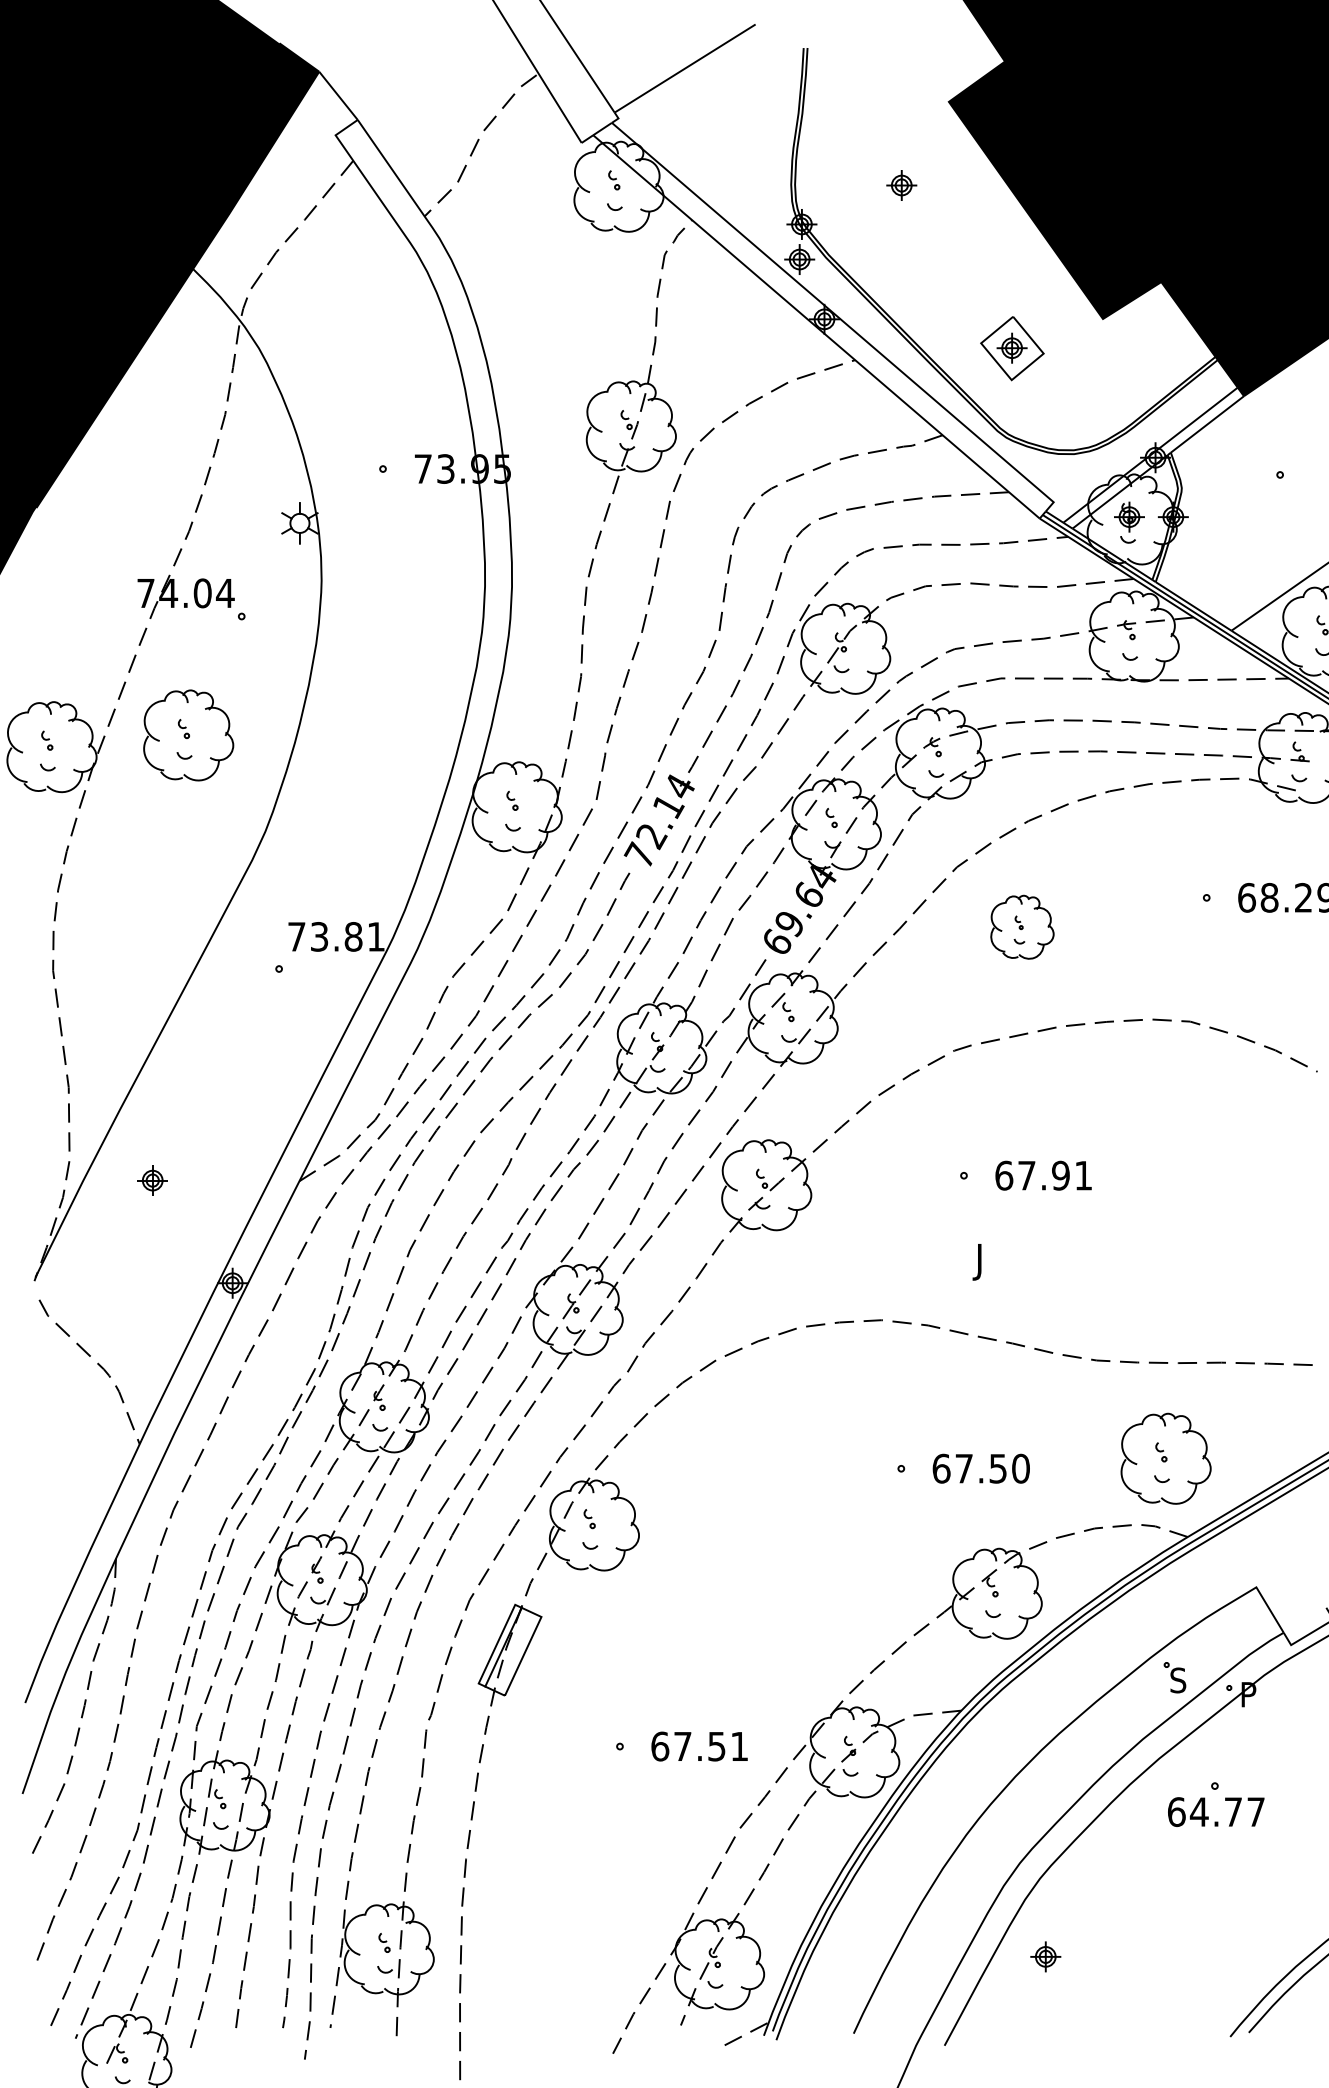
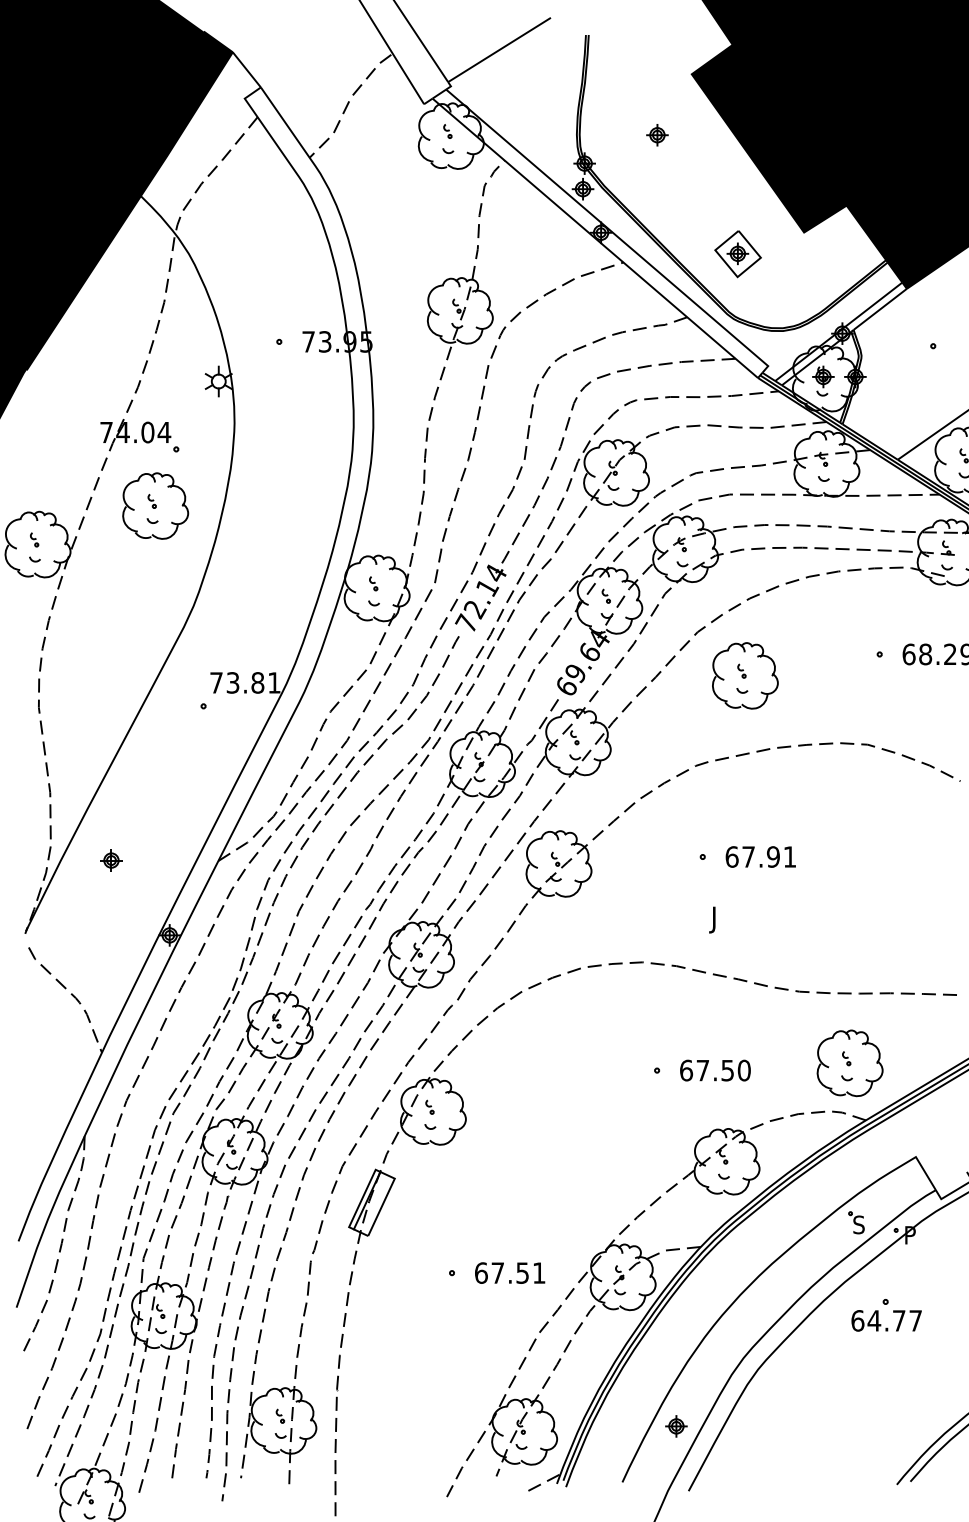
part: (188, 734) -> (155, 505), moved
part: (1022, 926) -> (745, 675), size x1.43
part: (1045, 1956) -> (676, 1426), moved

